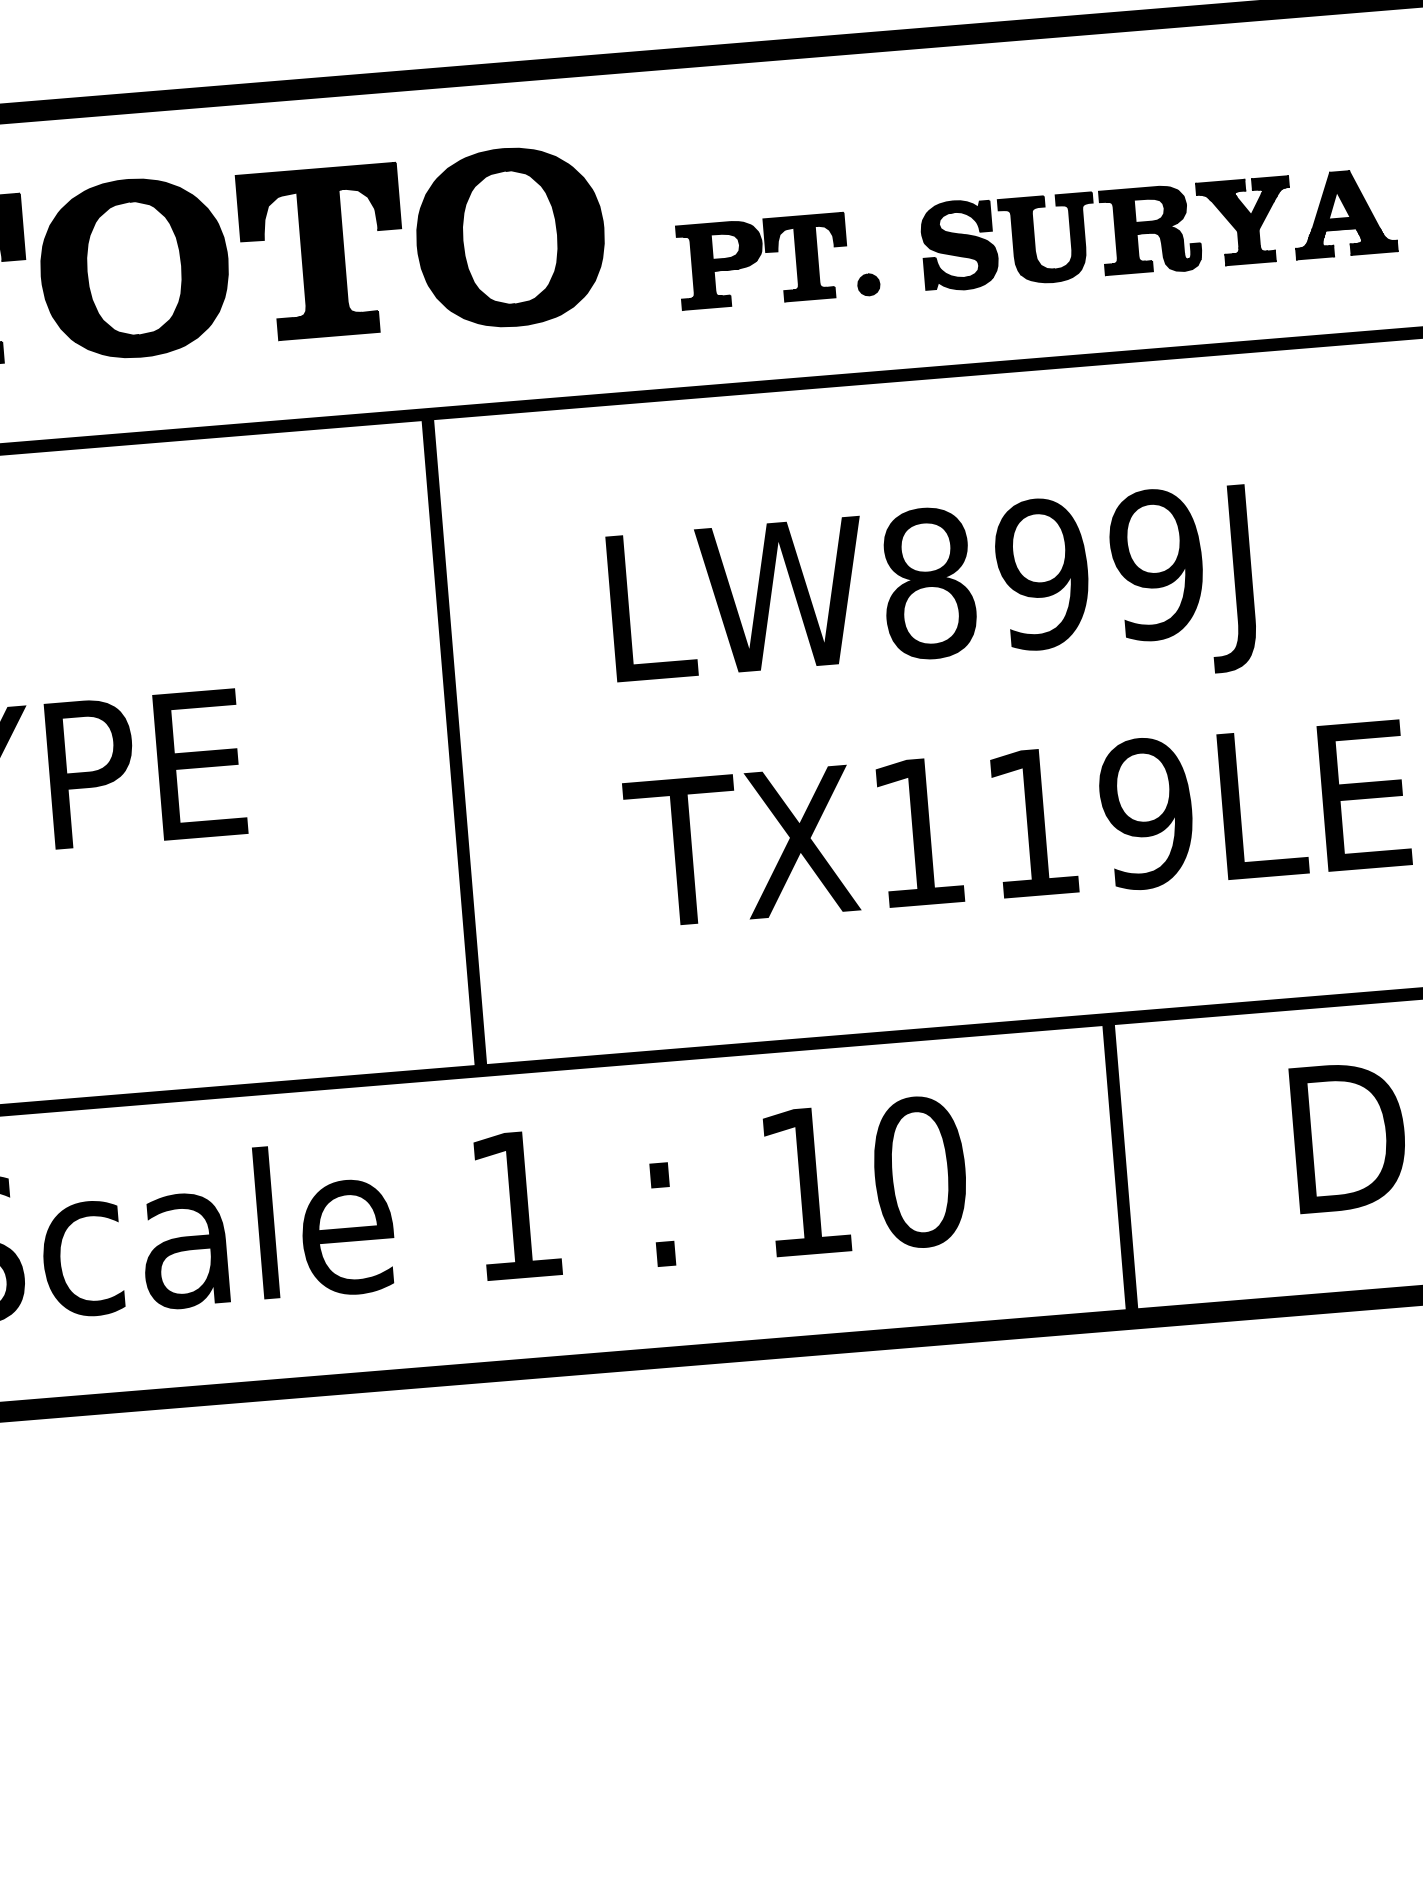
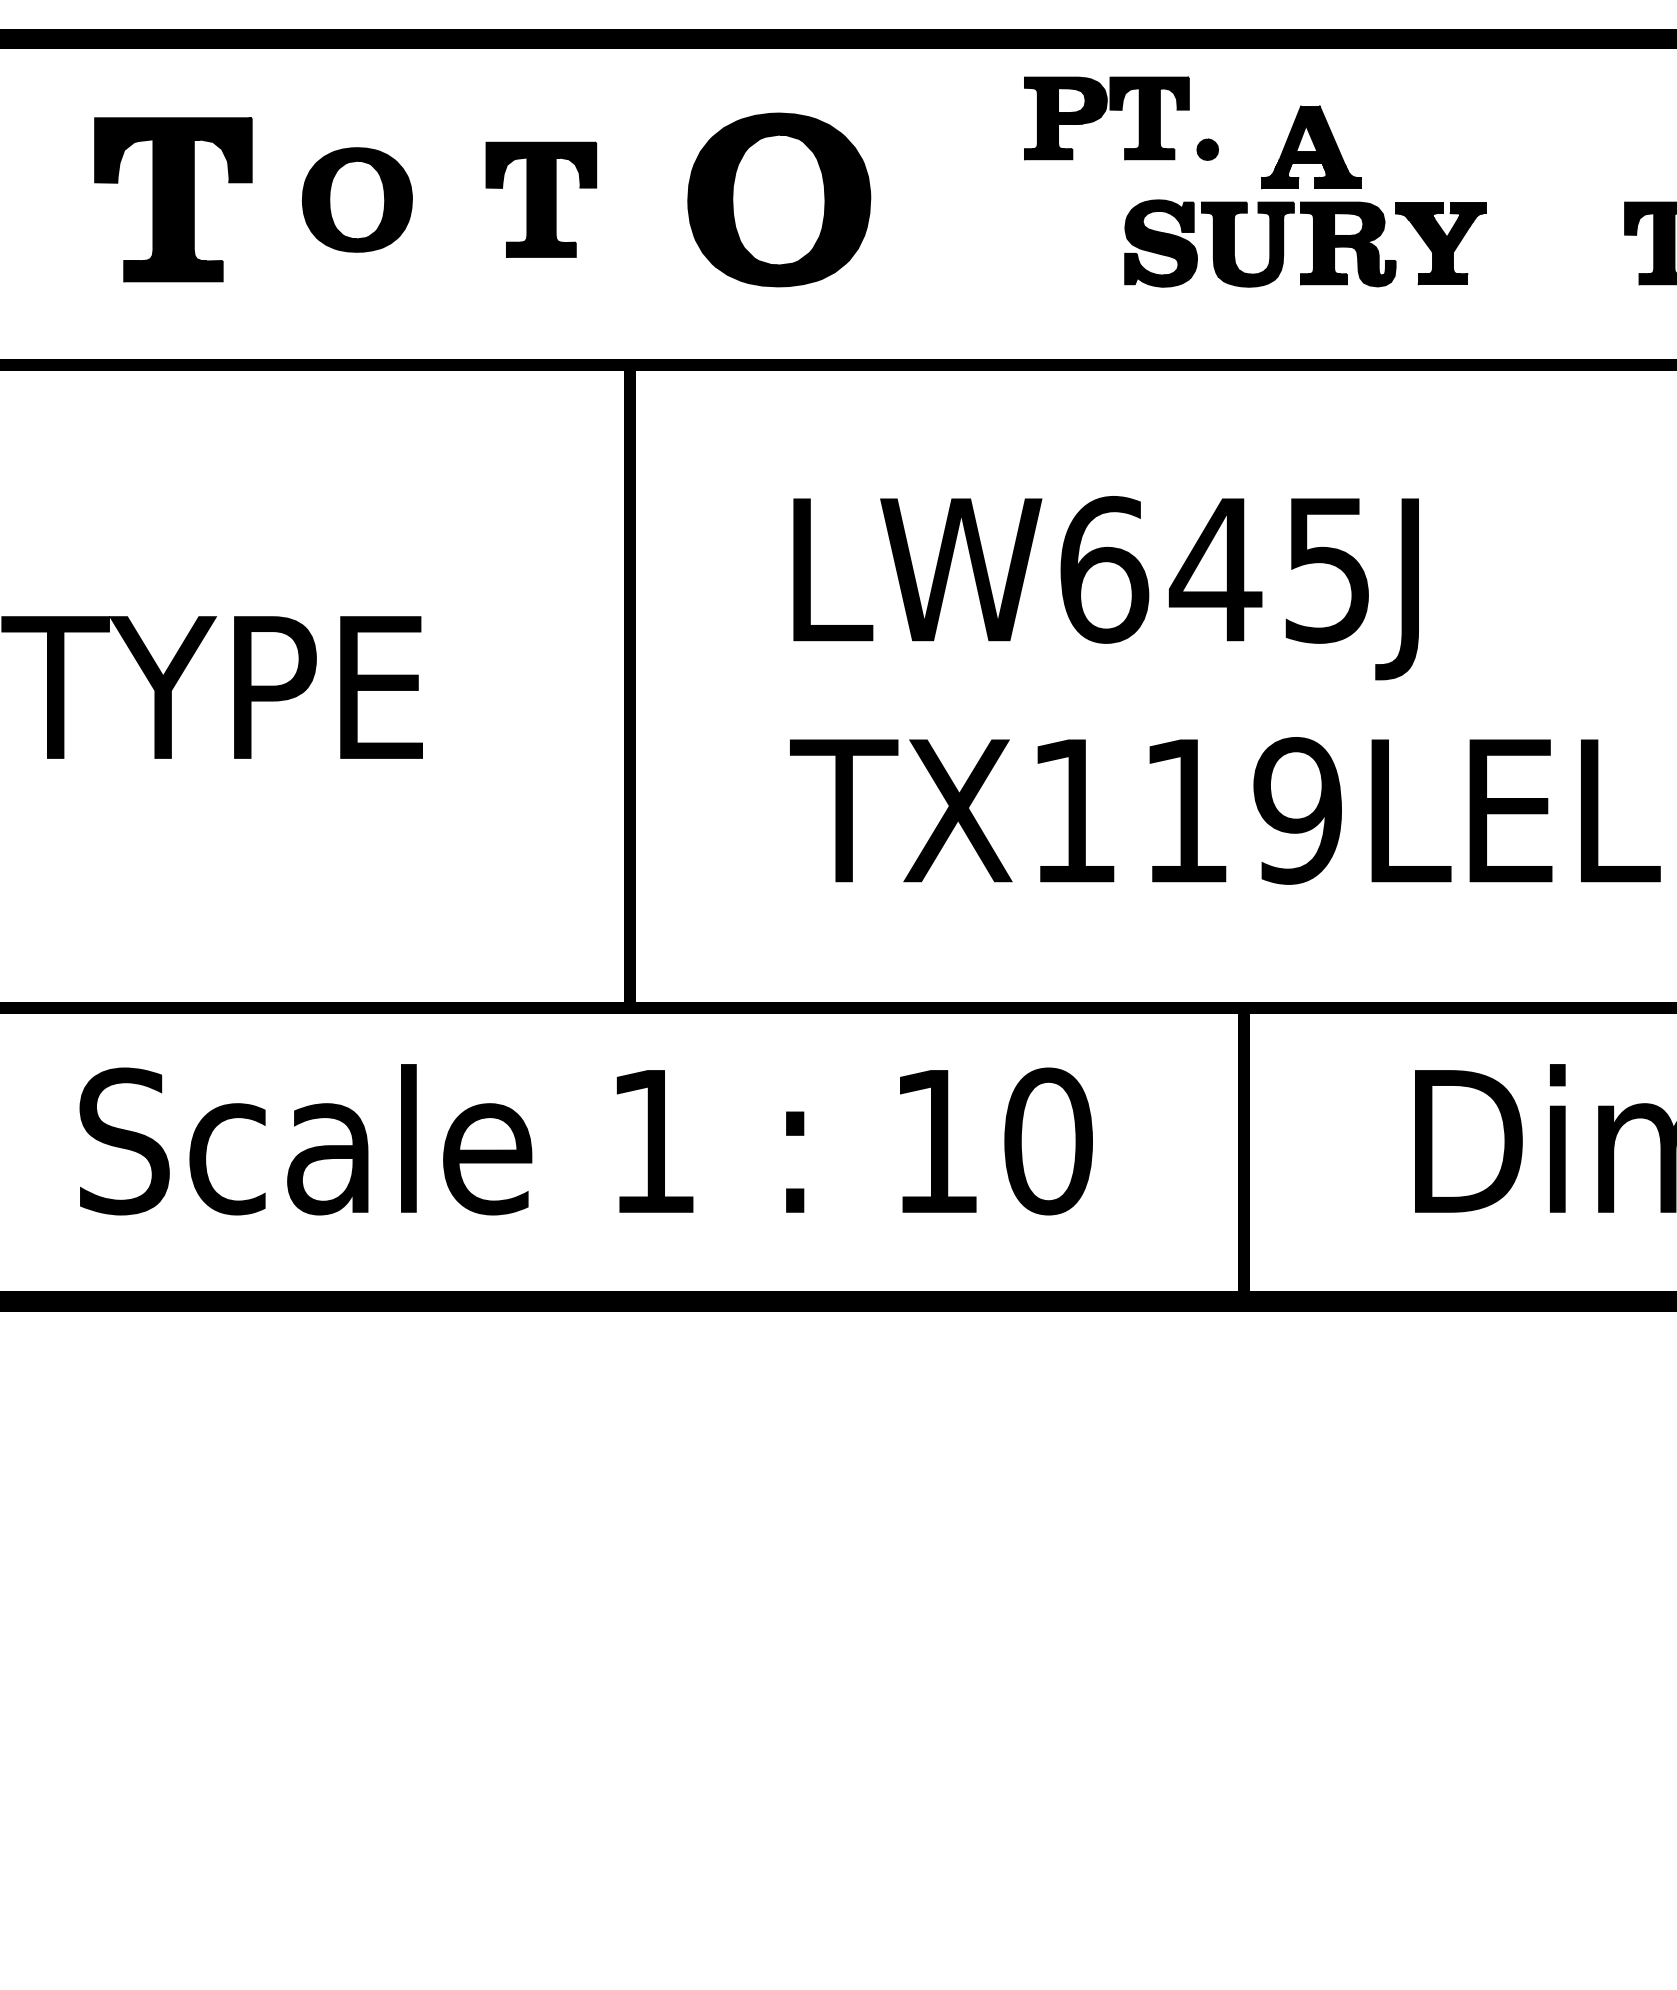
part: (1344, 213) -> (1311, 147), moved
part: (510, 236) -> (779, 199), moved
part: (322, 252) -> (541, 199), size x0.7
part: (777, 252) -> (1121, 110), moved
part: (134, 267) -> (357, 199), size x0.6
text: (1042, 573) -> (1215, 569), LW899J -> LW645J

